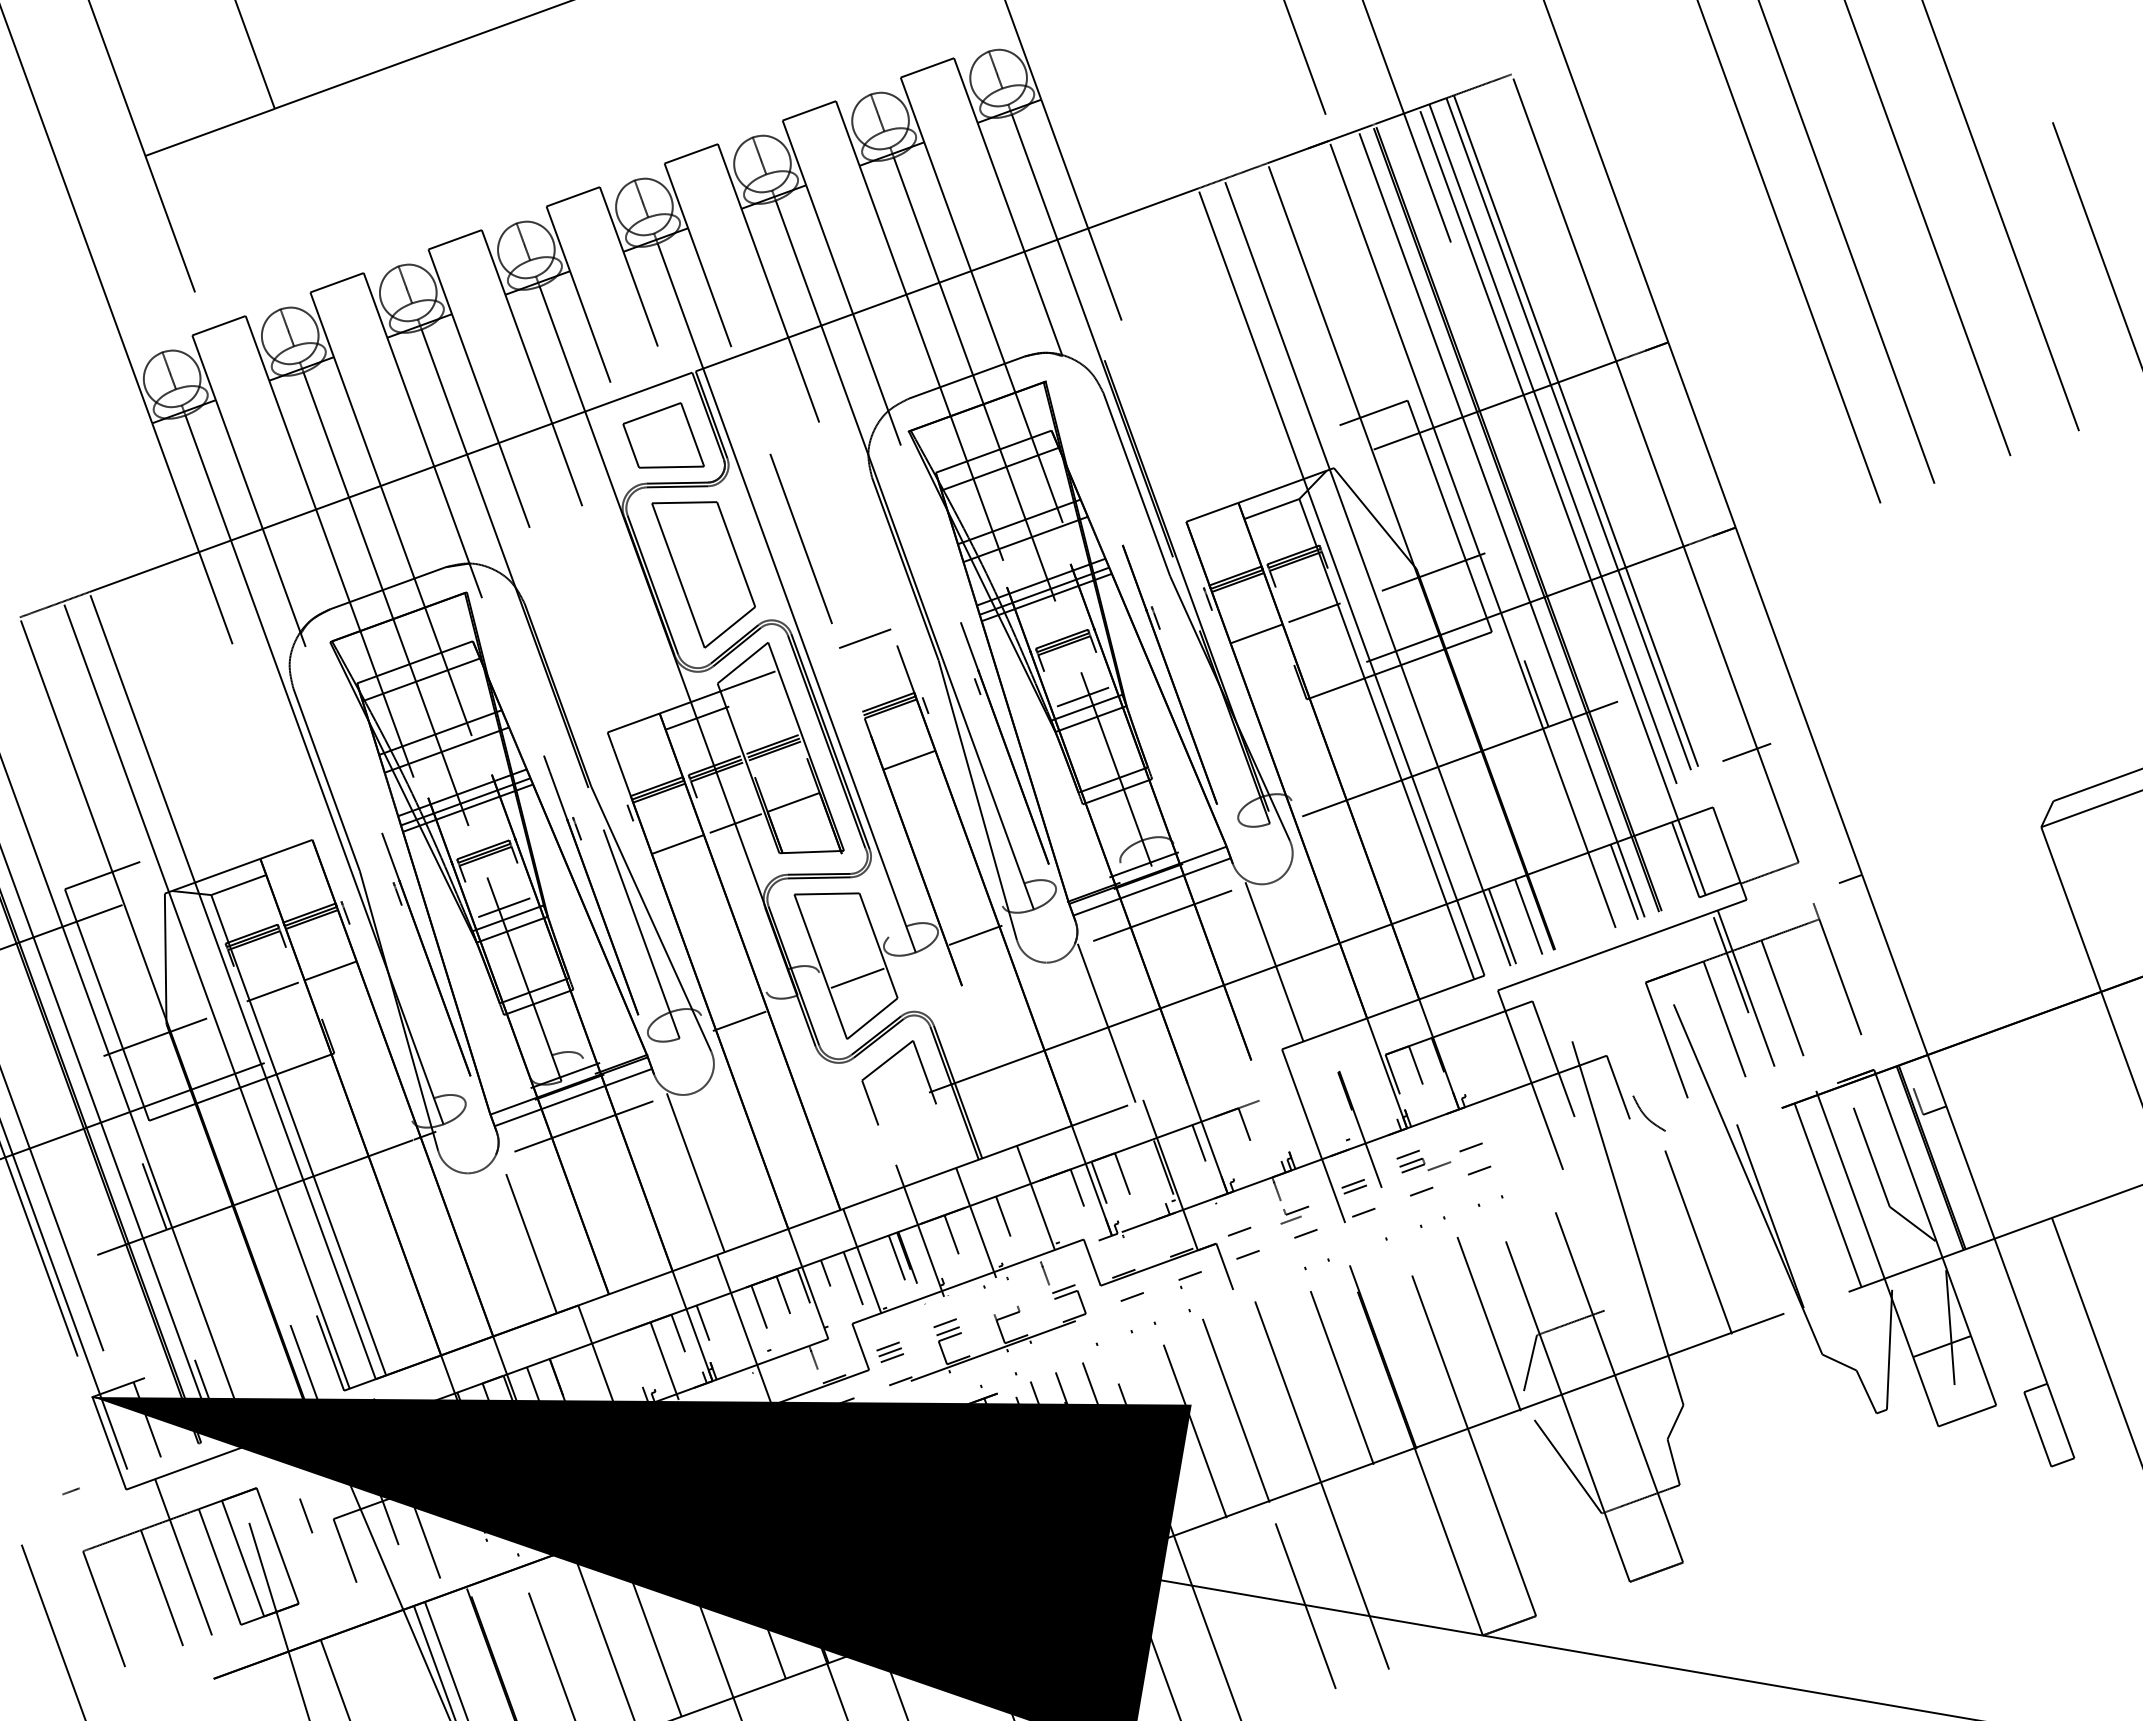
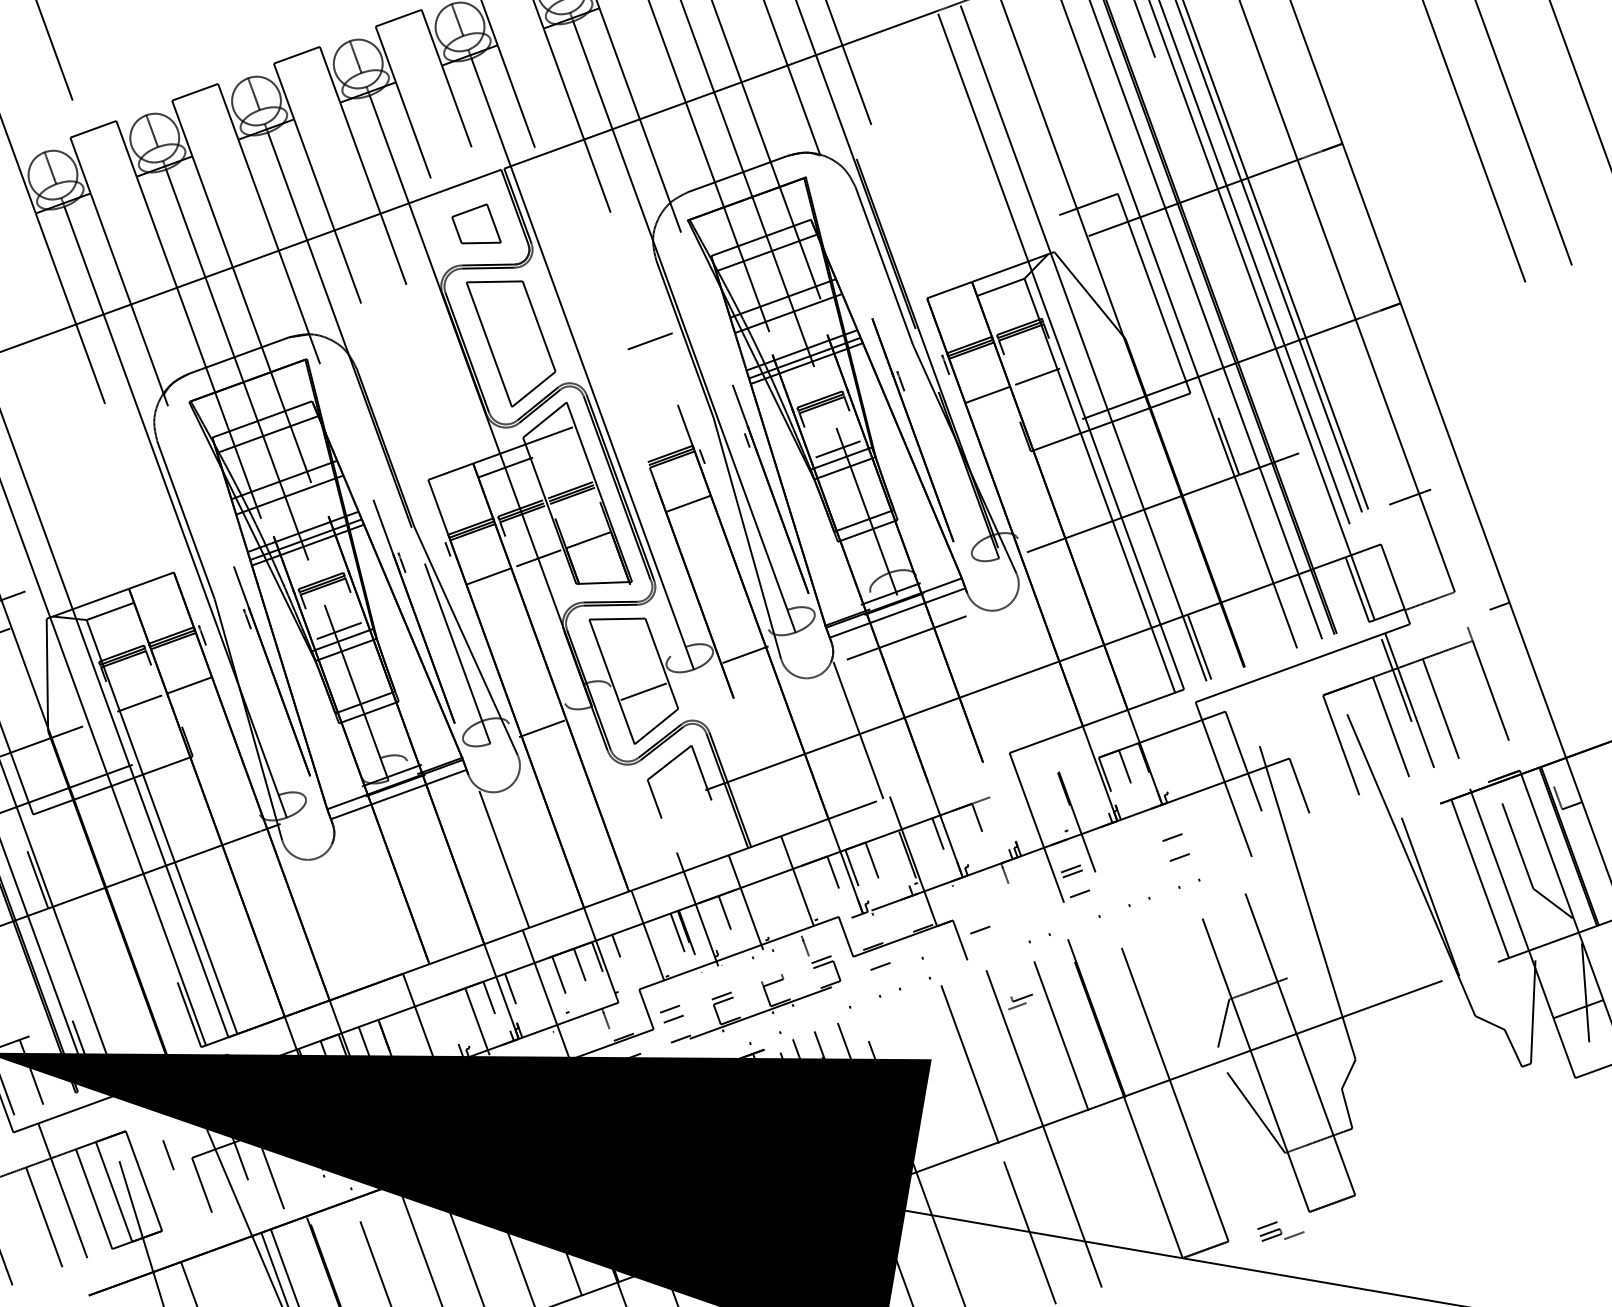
part: (663, 435) -> (476, 223), size x0.7
line: (801, 538) -> (595, 312), removed
line: (1433, 571) -> (1140, 341), removed
line: (865, 638) -> (650, 341), moved
line: (1624, 881) -> (1304, 608), removed
line: (1528, 916) -> (1222, 638), removed
line: (1274, 961) -> (1003, 677), removed
curve: (1646, 1115) -> (1323, 810), removed
line: (583, 1126) -> (407, 819), removed
part: (1423, 1161) -> (1280, 1231), moved
line: (1421, 1191) -> (1129, 875), removed
part: (1294, 1214) -> (1020, 1001), moved
line: (1003, 1216) -> (769, 897), removed
line: (1239, 1231) -> (972, 910), removed
line: (1305, 1233) -> (1029, 911), removed
line: (1698, 1242) -> (1368, 919), removed
line: (531, 1243) -> (362, 920), removed
line: (1189, 1275) -> (929, 947), removed
line: (852, 1277) -> (639, 949), removed
line: (944, 1323) -> (718, 989), removed
line: (1488, 1324) -> (1187, 990), removed
line: (889, 1352) -> (671, 1014), removed
line: (303, 1362) -> (166, 1022), removed
line: (1194, 1431) -> (934, 1082), removed

